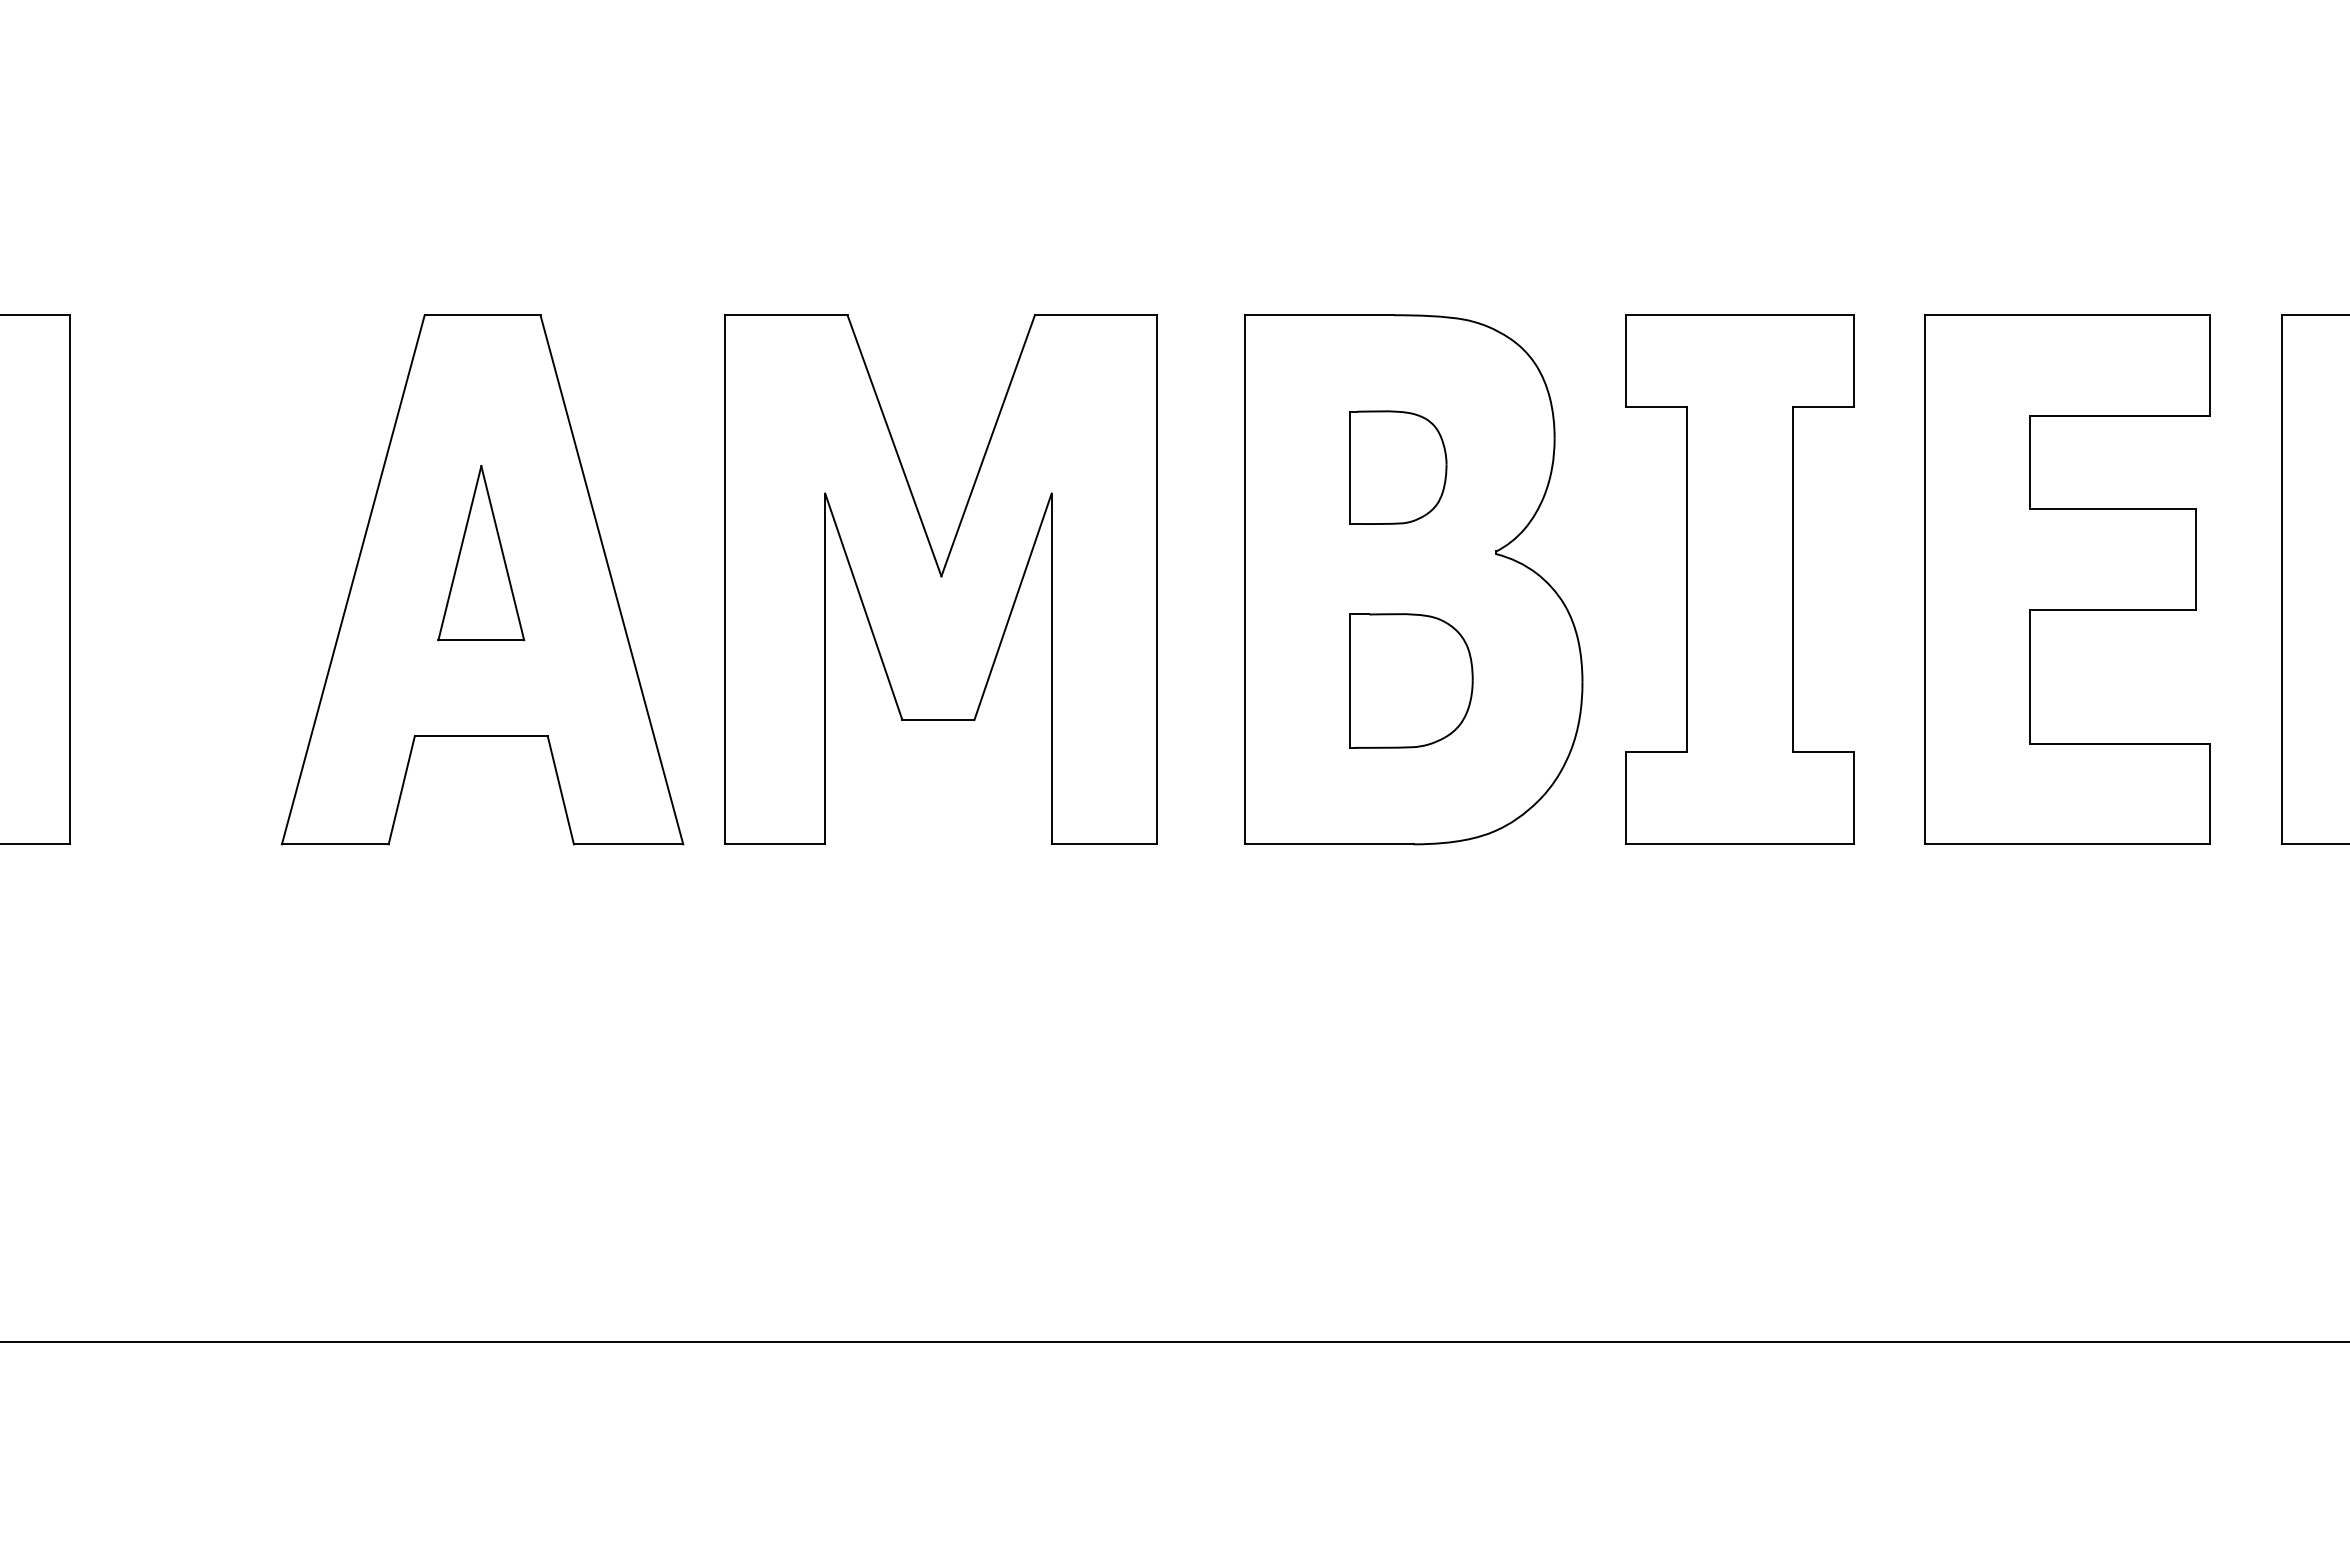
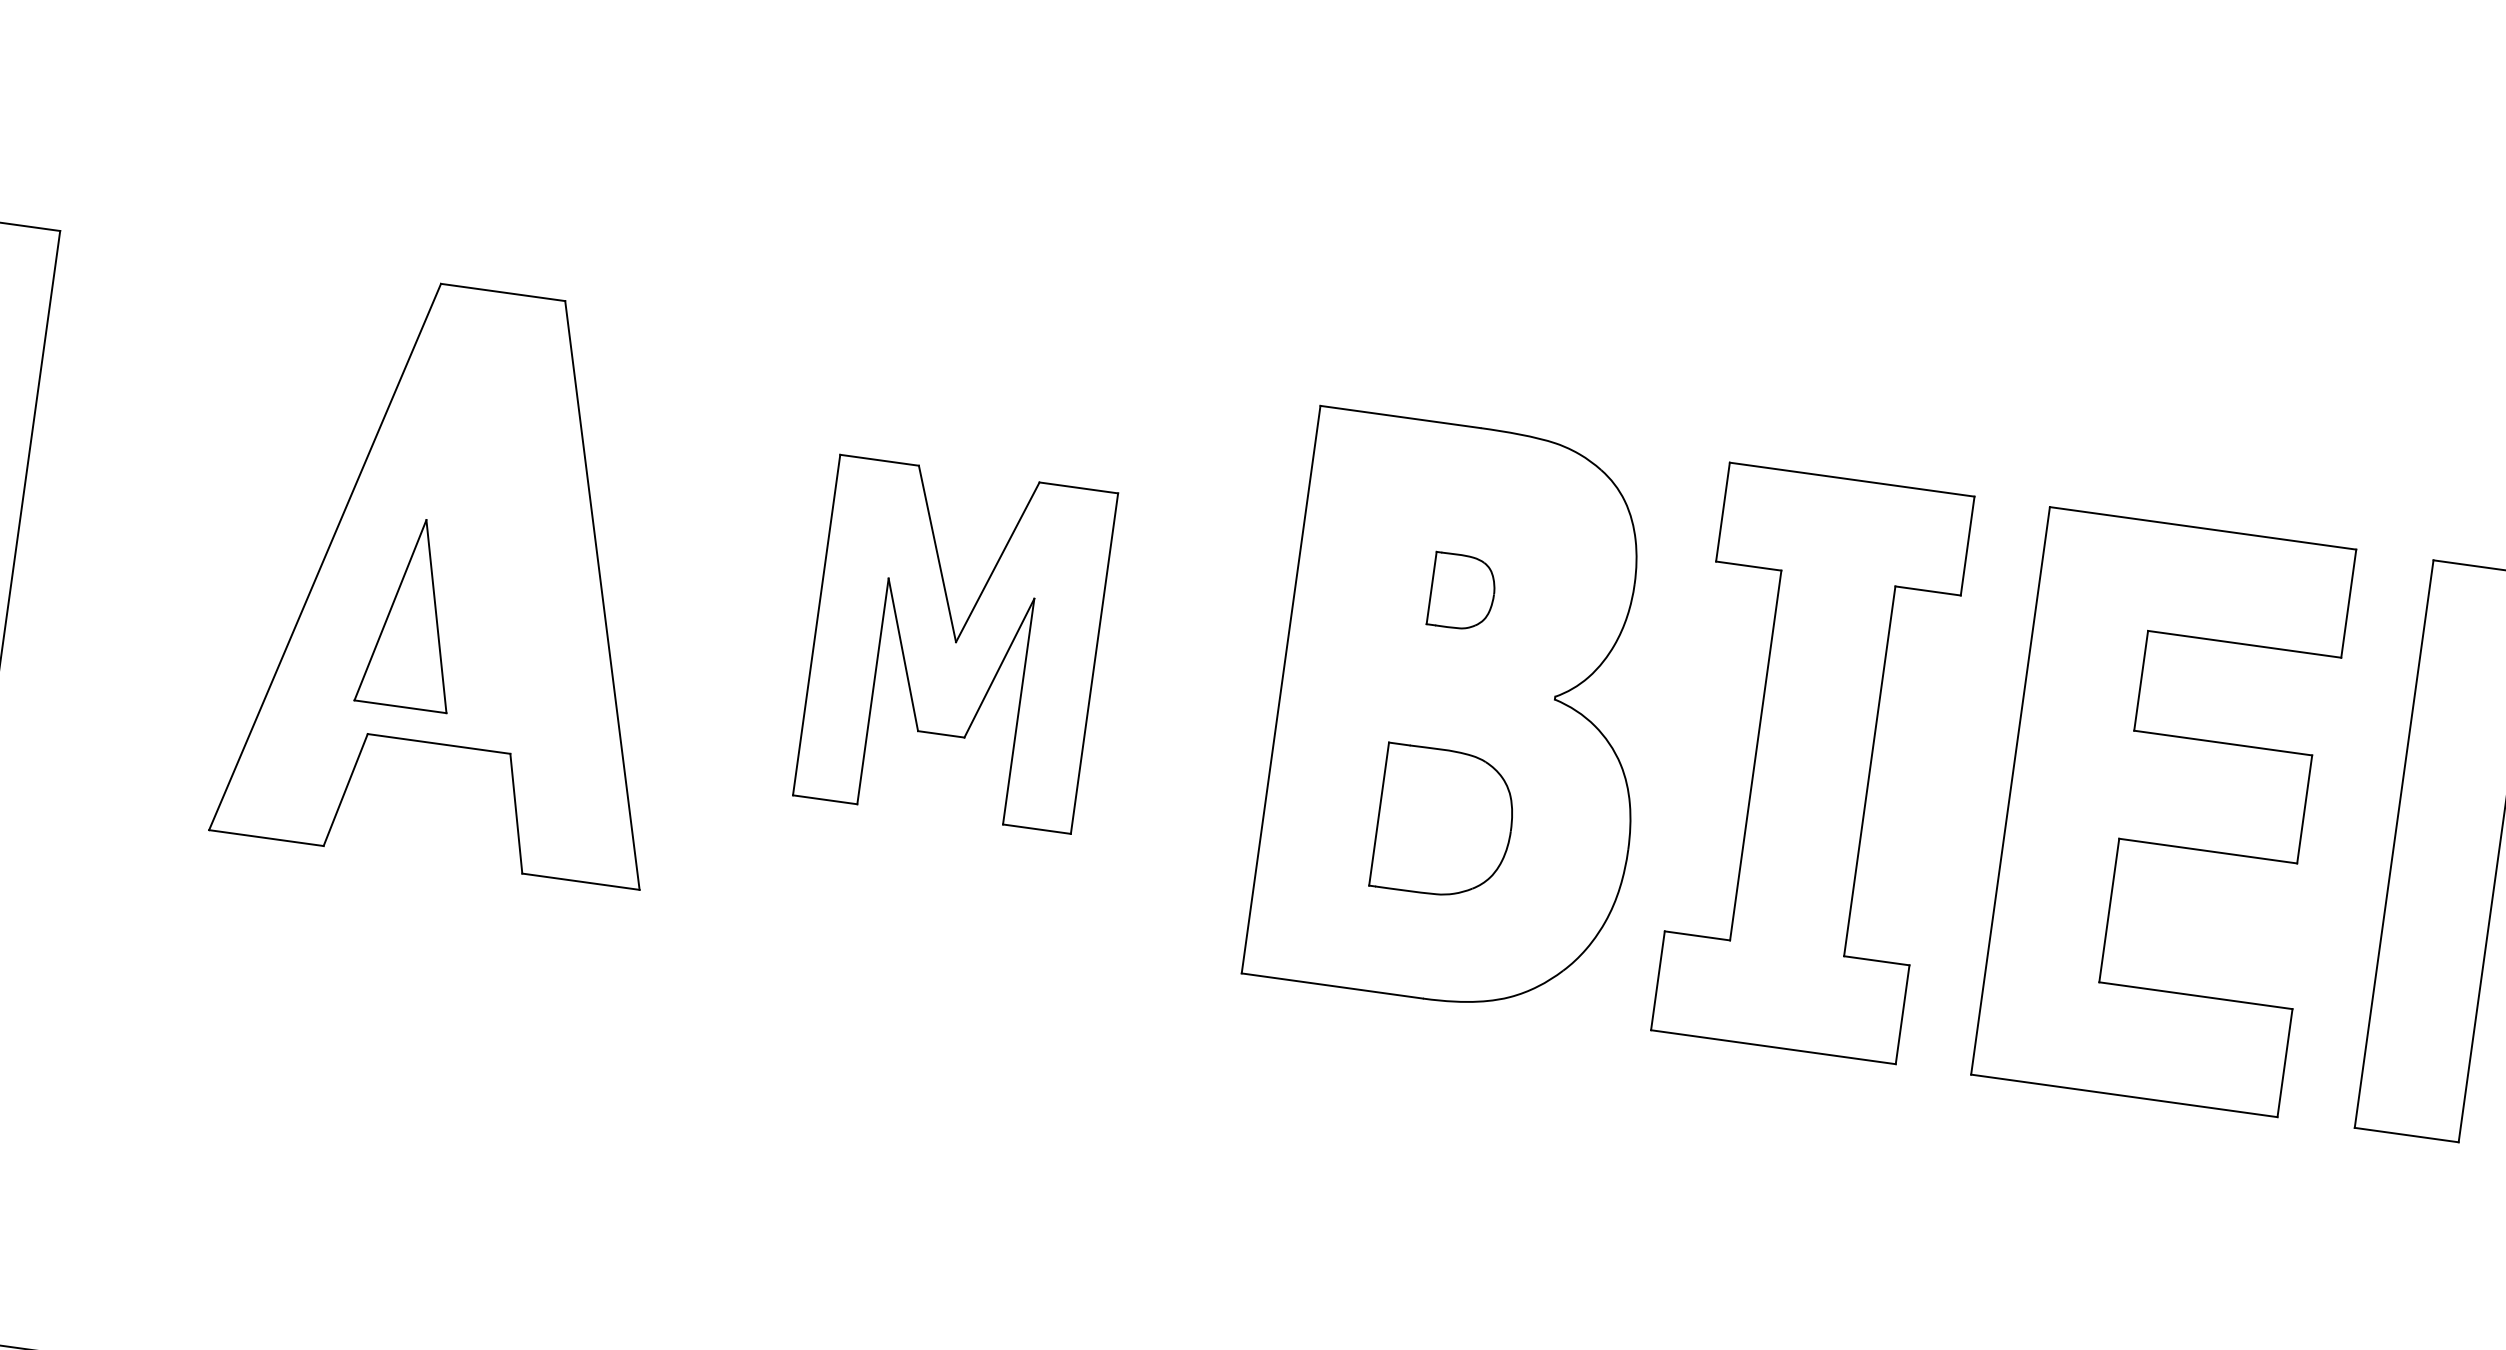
part: (1398, 467) -> (1462, 592), size x0.6
part: (481, 553) -> (413, 613), moved
part: (940, 579) -> (954, 644), size x0.6

